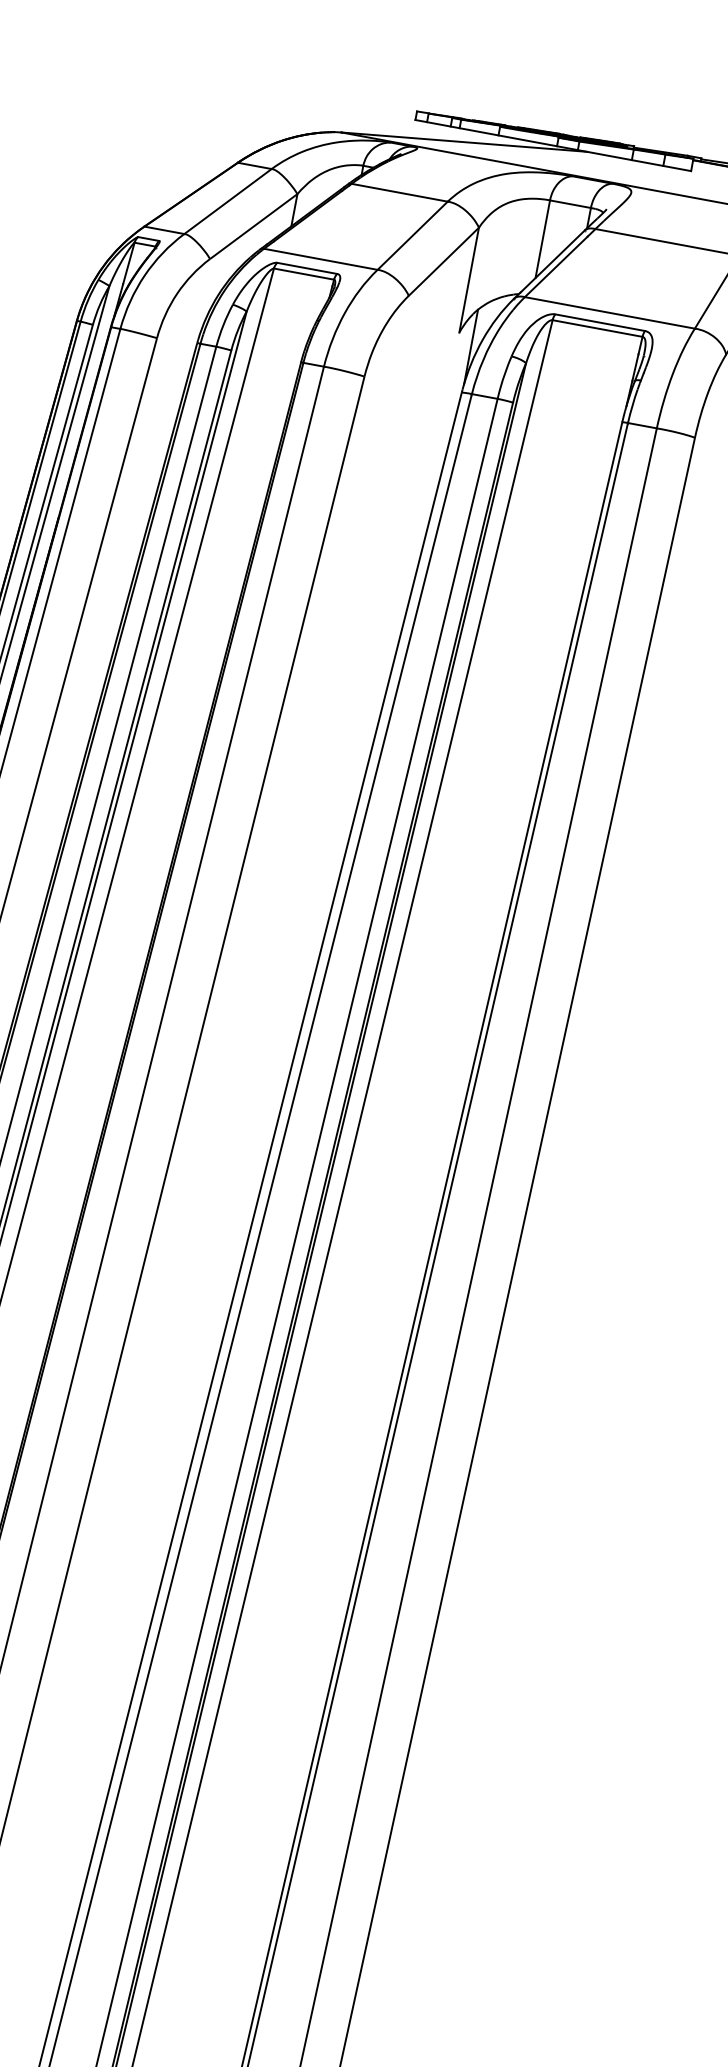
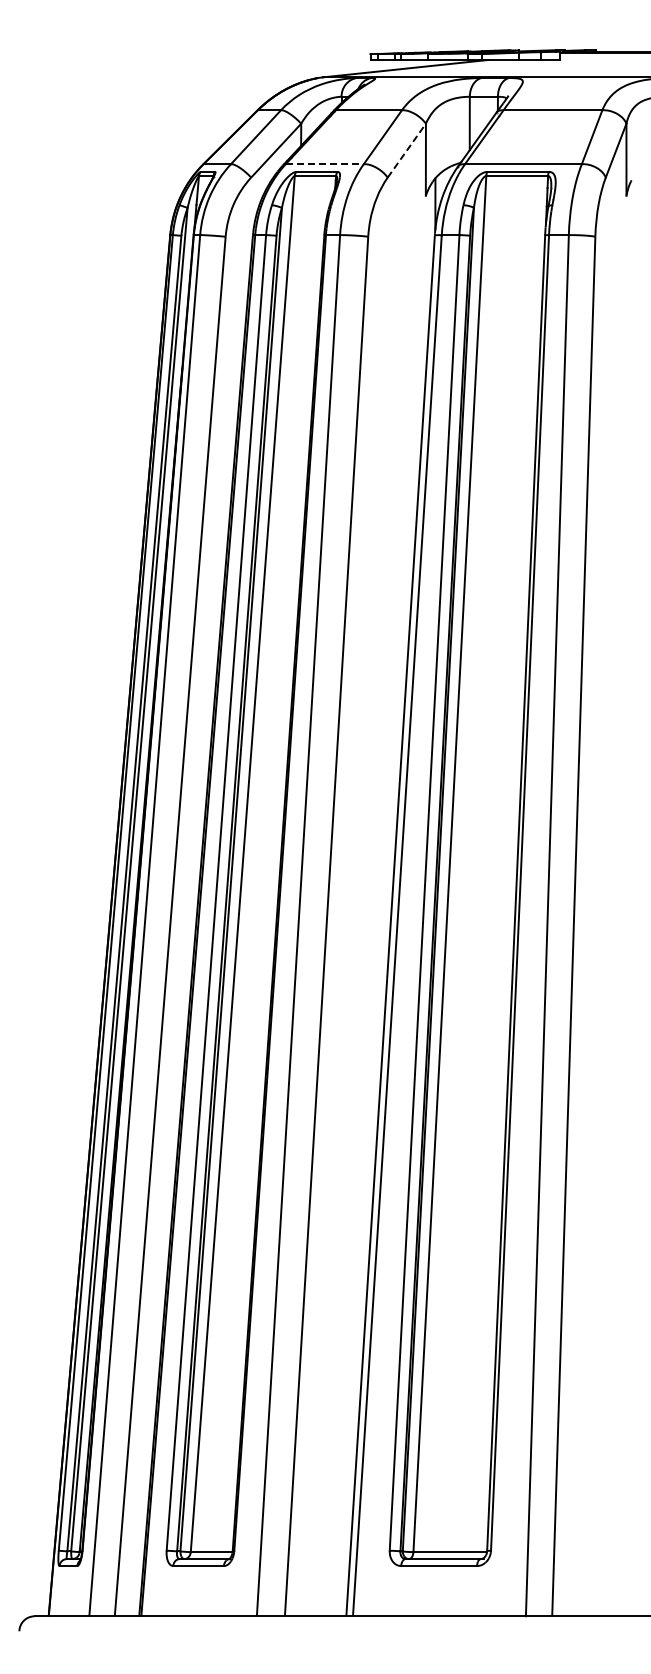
line: (321, 259) -> (325, 164), solid -> dashed
line: (444, 261) -> (407, 150), solid -> dashed

